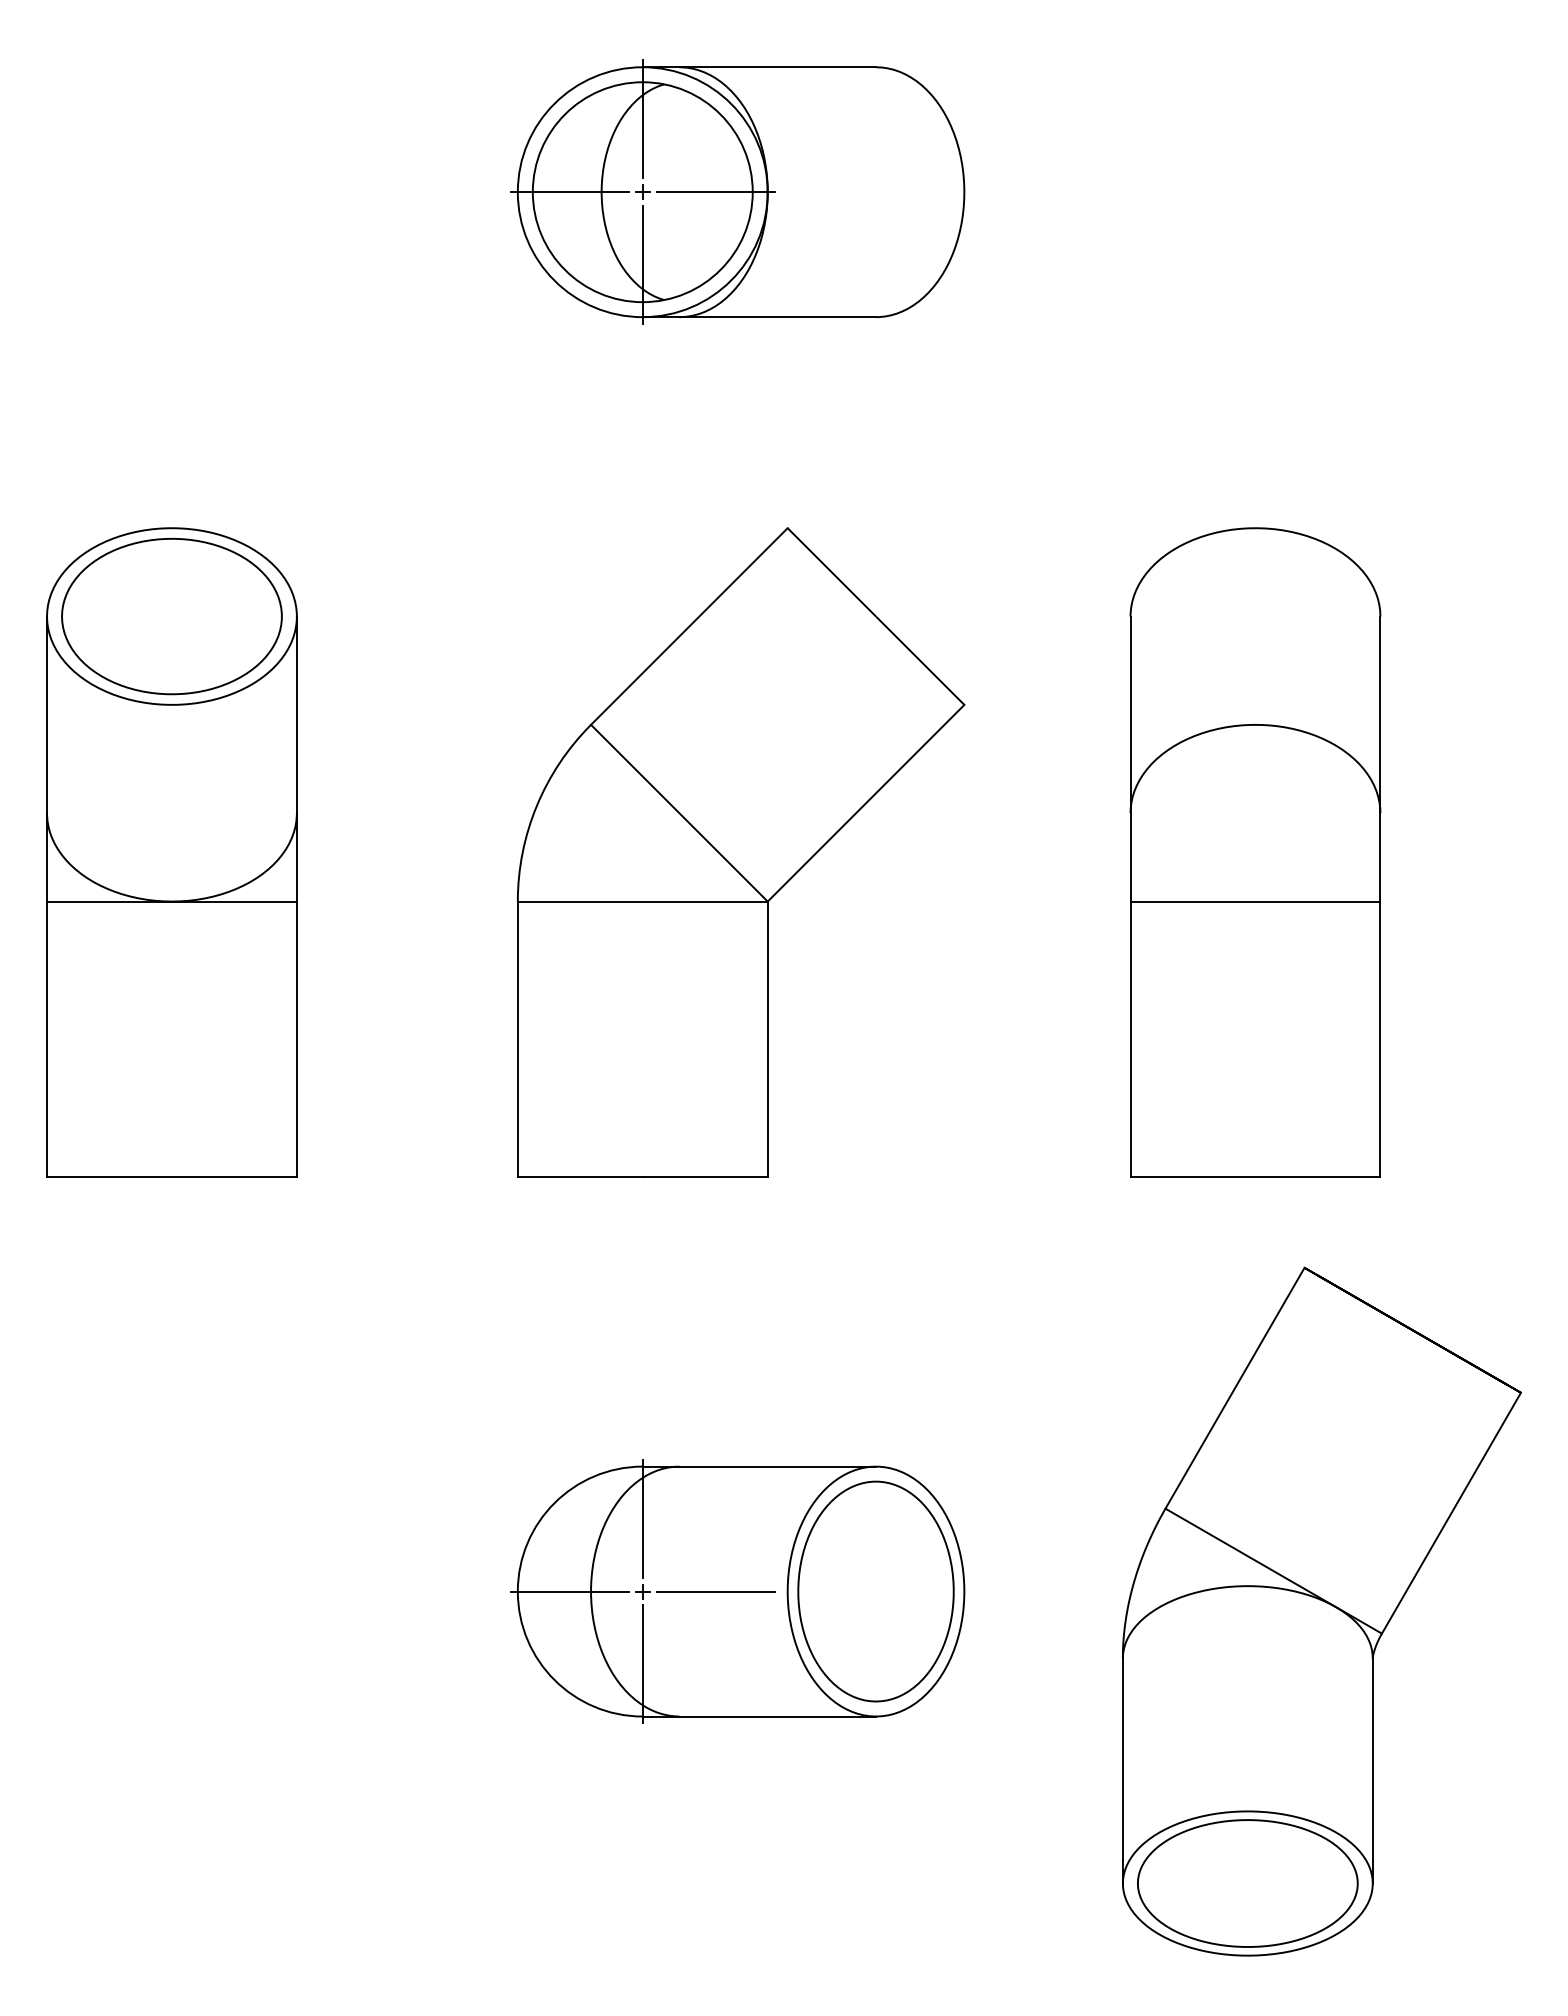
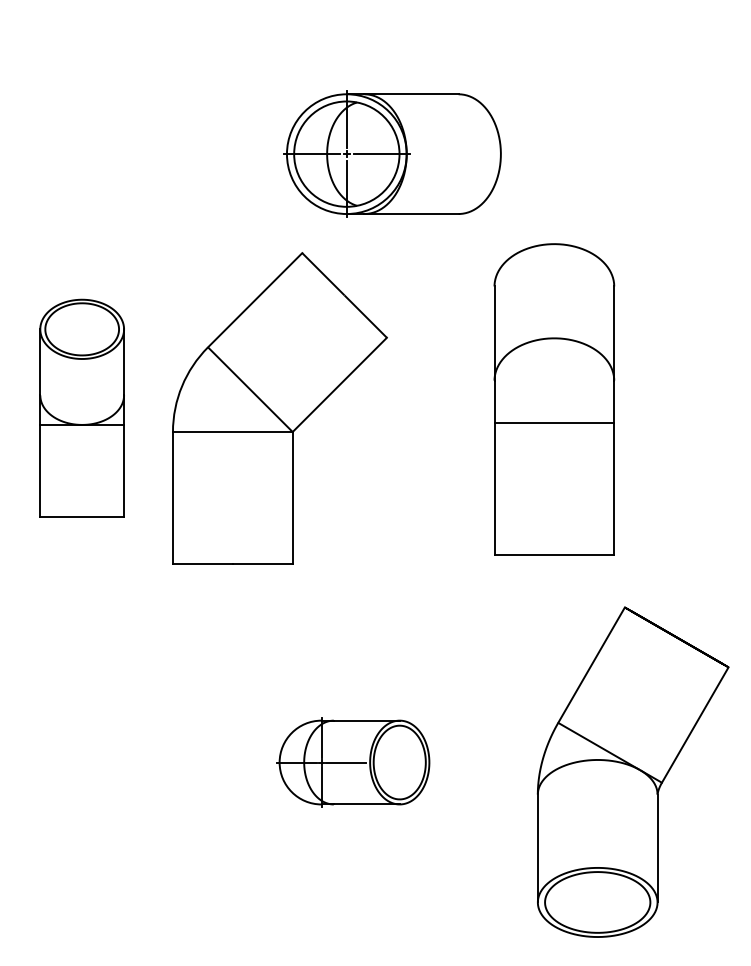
part: (738, 190) -> (392, 153), moved
part: (170, 852) -> (81, 408), size x0.7
part: (740, 852) -> (279, 408), moved
part: (1255, 852) -> (554, 399), moved
part: (738, 1591) -> (353, 762), size x0.7

